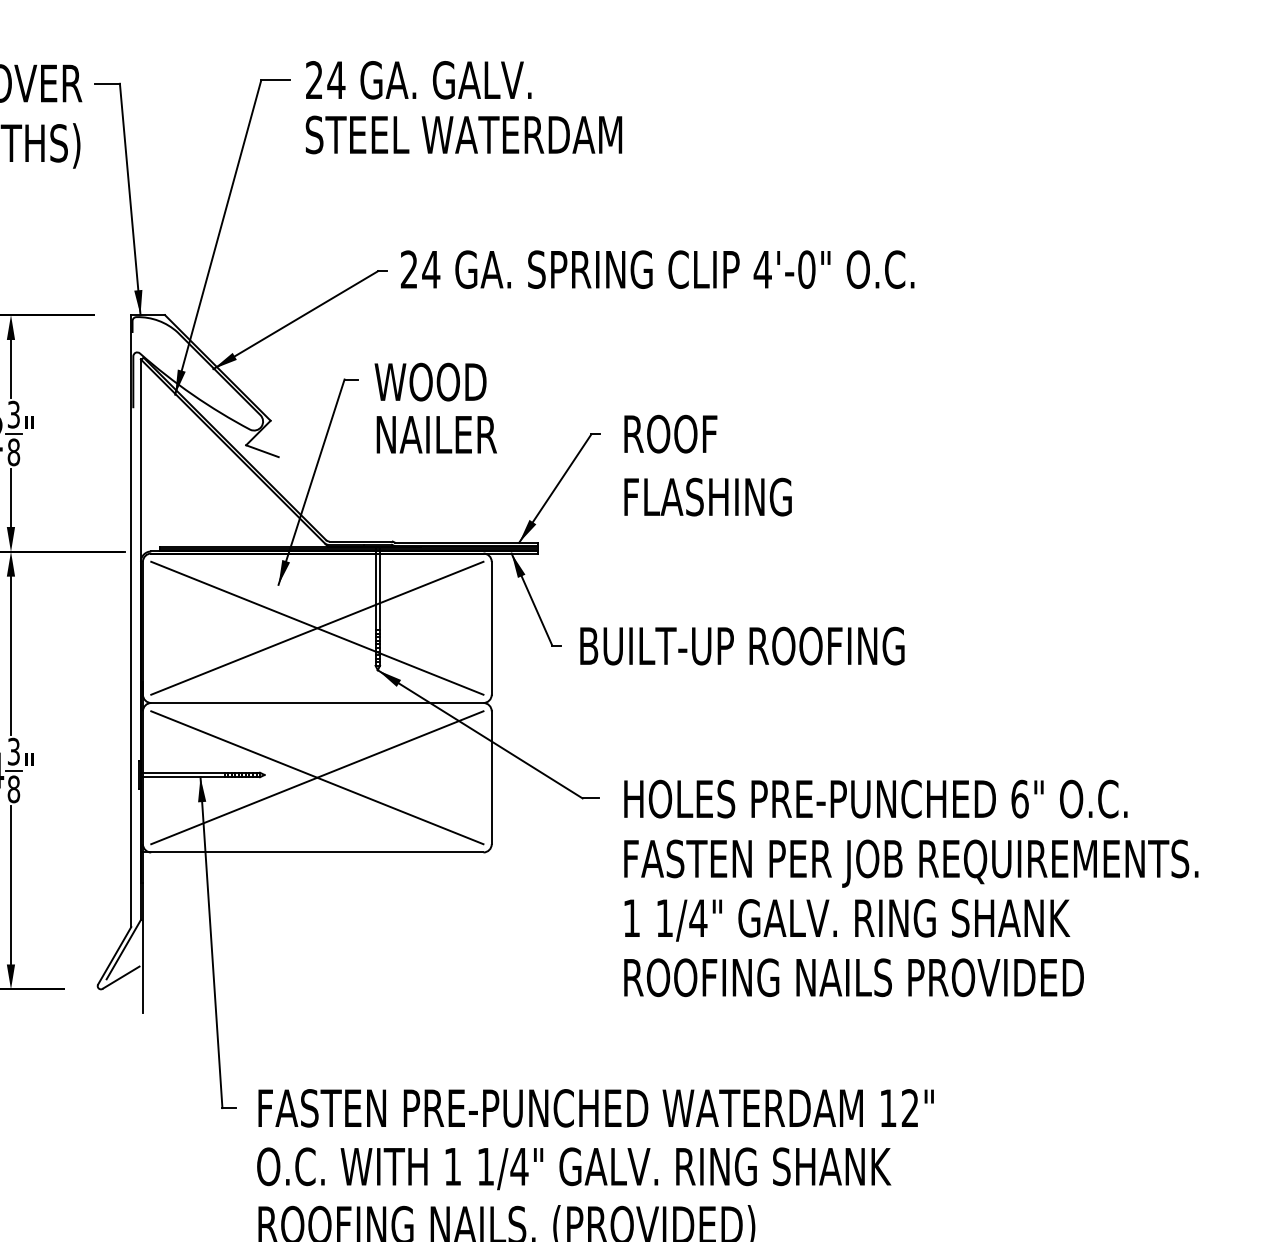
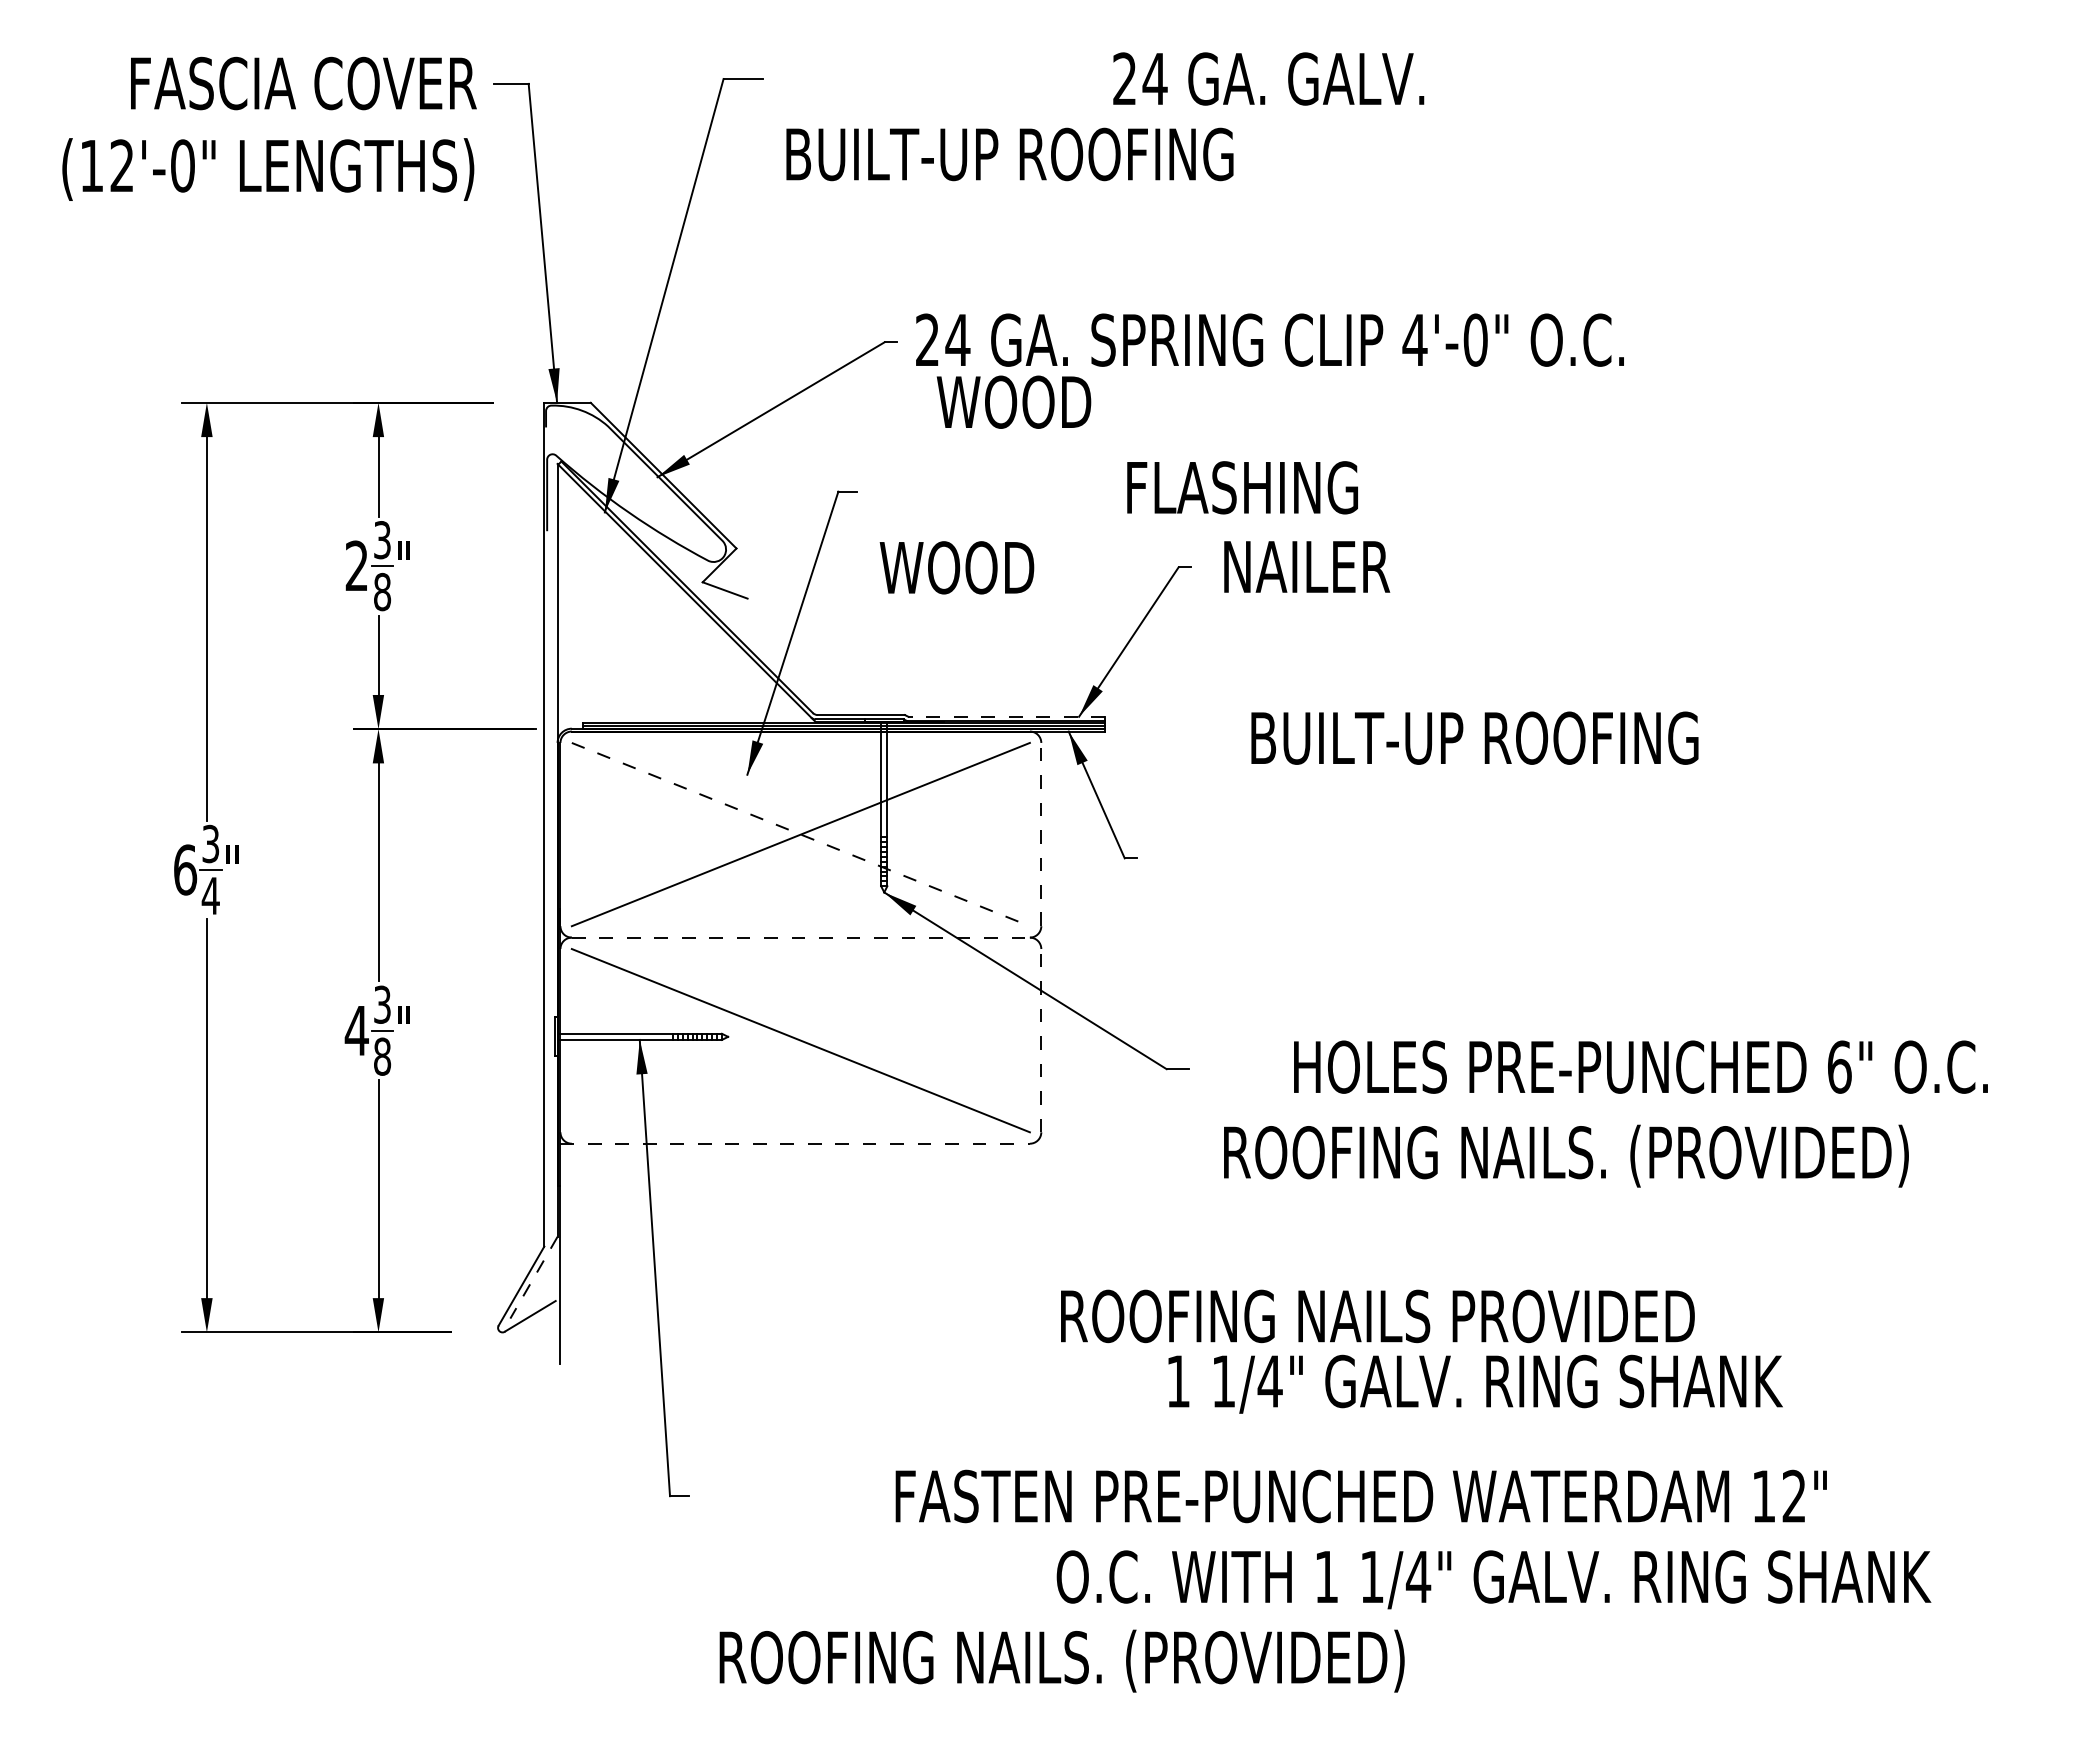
text: (418, 79) -> (1268, 78), moved
text: (468, 135) -> (1009, 154), STEEL WATERDAM -> BUILT-UP ROOFING
text: (430, 381) -> (1013, 401), moved
text: (686, 433) -> (1309, 566), ROOF -> NAILER
text: (435, 434) -> (963, 567), NAILER -> WOOD
text: (708, 496) -> (1242, 487), moved
line: (466, 542) -> (1006, 716), solid -> dashed
line: (317, 628) -> (800, 834), solid -> dashed
line: (491, 628) -> (1041, 834), solid -> dashed
text: (742, 645) -> (1474, 737), moved
line: (317, 702) -> (801, 937), solid -> dashed
line: (317, 777) -> (800, 1040), removed
line: (491, 777) -> (1041, 1040), solid -> dashed
text: (875, 798) -> (1640, 1066), moved
line: (313, 852) -> (795, 1143), solid -> dashed
text: (912, 863) -> (1621, 1158), FASTEN PER JOB REQUIREMENTS. -> ROOFING NAILS. (PROVIDED)
text: (847, 919) -> (1475, 1383), moved
line: (123, 950) -> (533, 1278), solid -> dashed
text: (853, 977) -> (1377, 1316), moved
text: (595, 1108) -> (1360, 1496), moved
text: (573, 1168) -> (1493, 1579), moved

